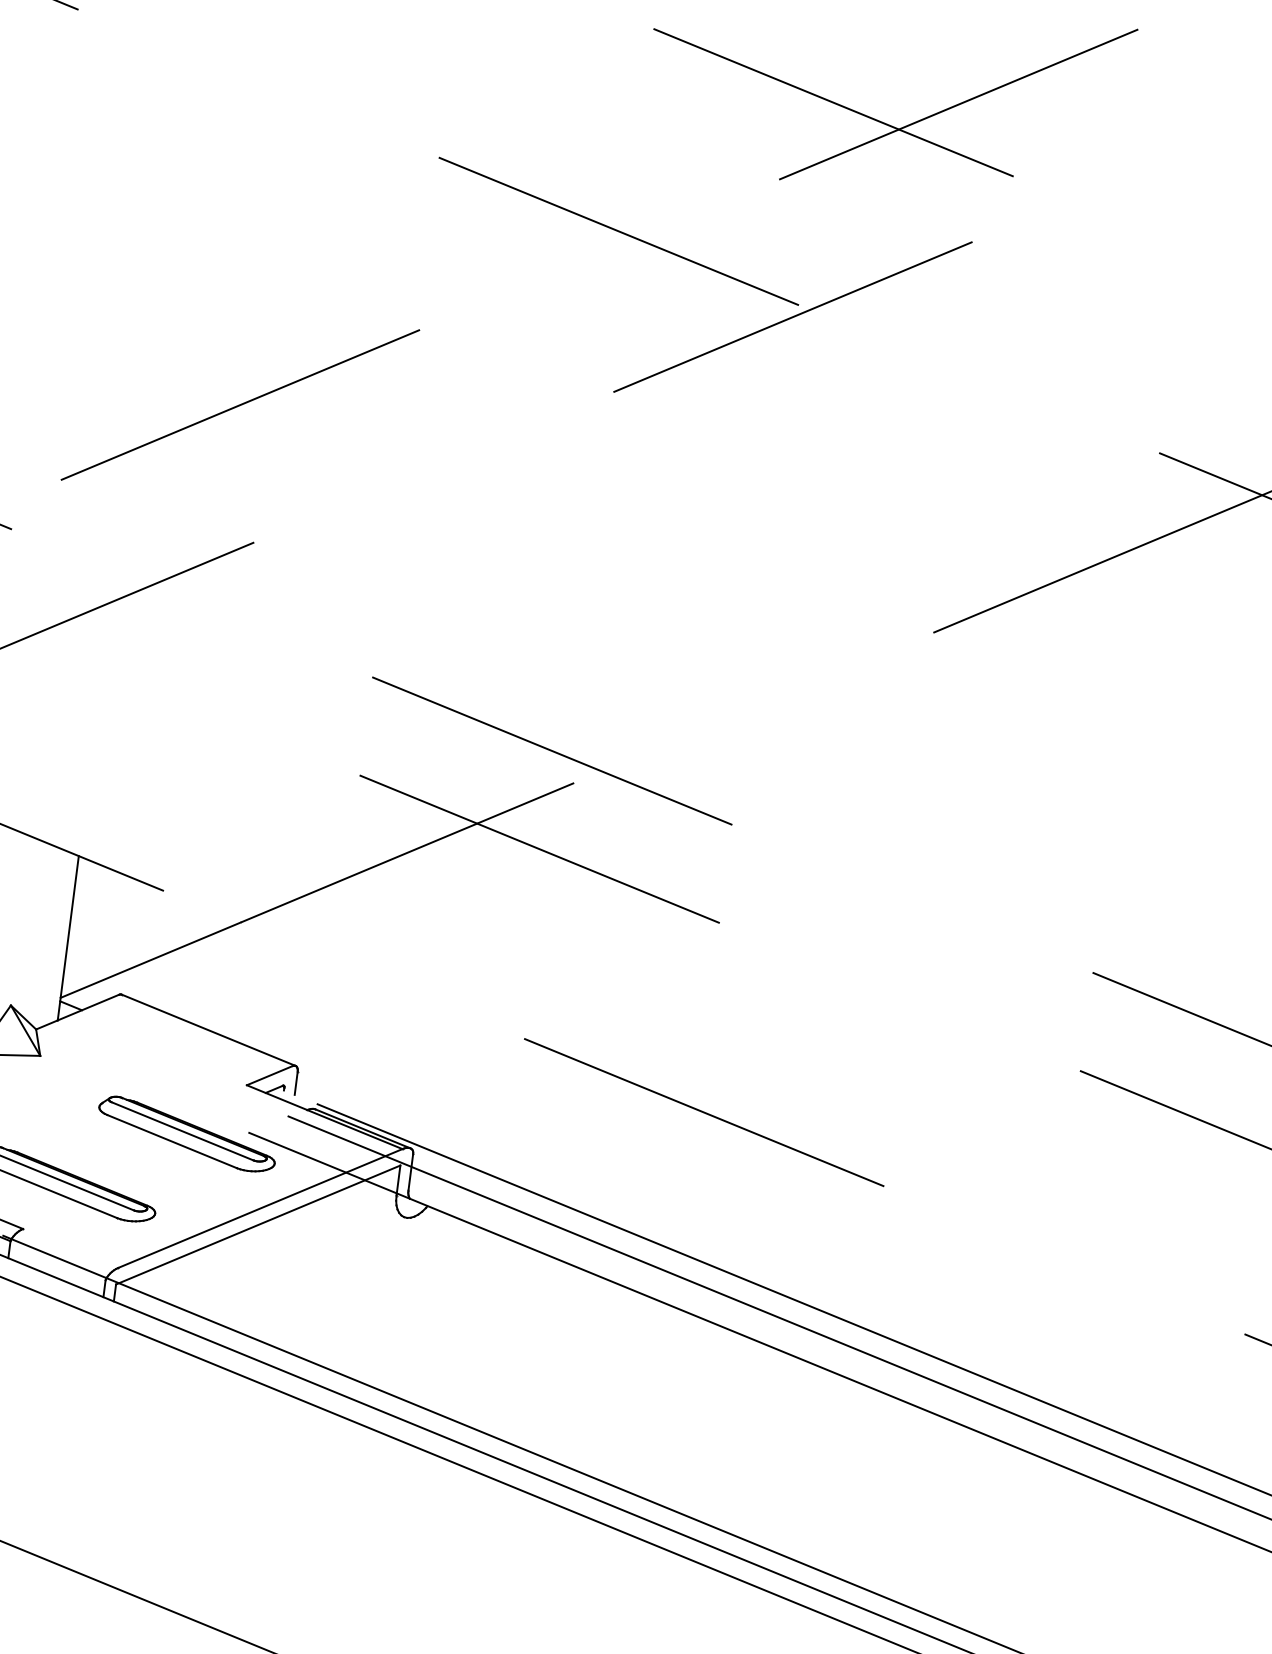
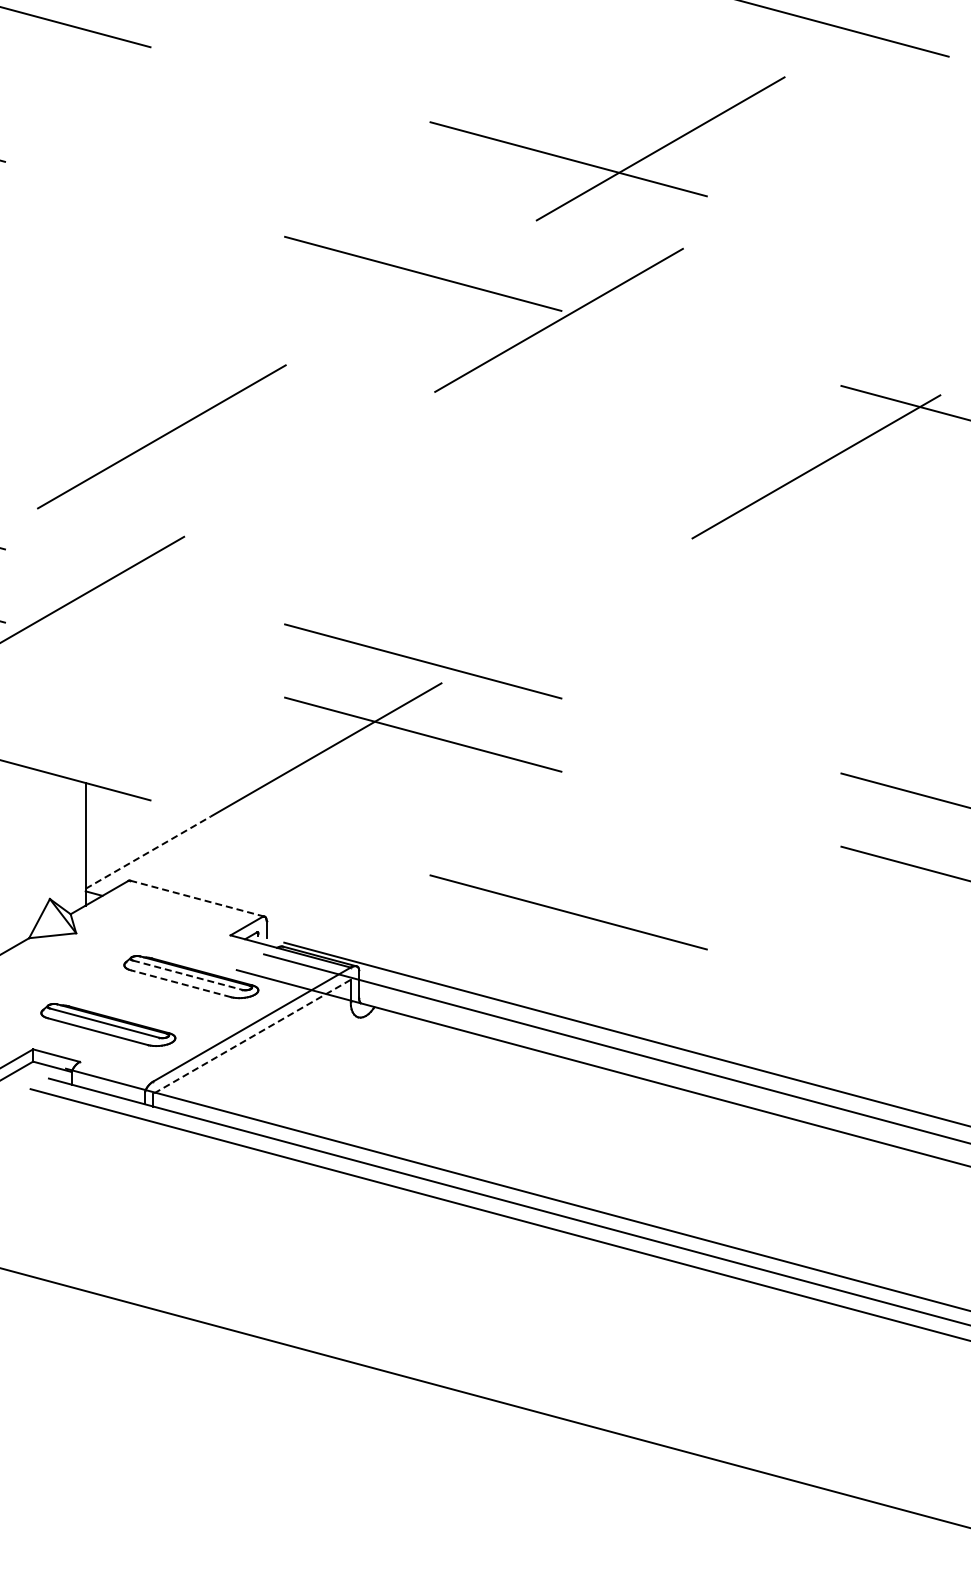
line: (151, 960) -> (148, 852), solid -> dashed
line: (208, 1030) -> (197, 898), solid -> dashed
line: (182, 1131) -> (187, 975), solid -> dashed
line: (172, 1141) -> (181, 983), solid -> dashed
line: (258, 1224) -> (252, 1036), solid -> dashed

